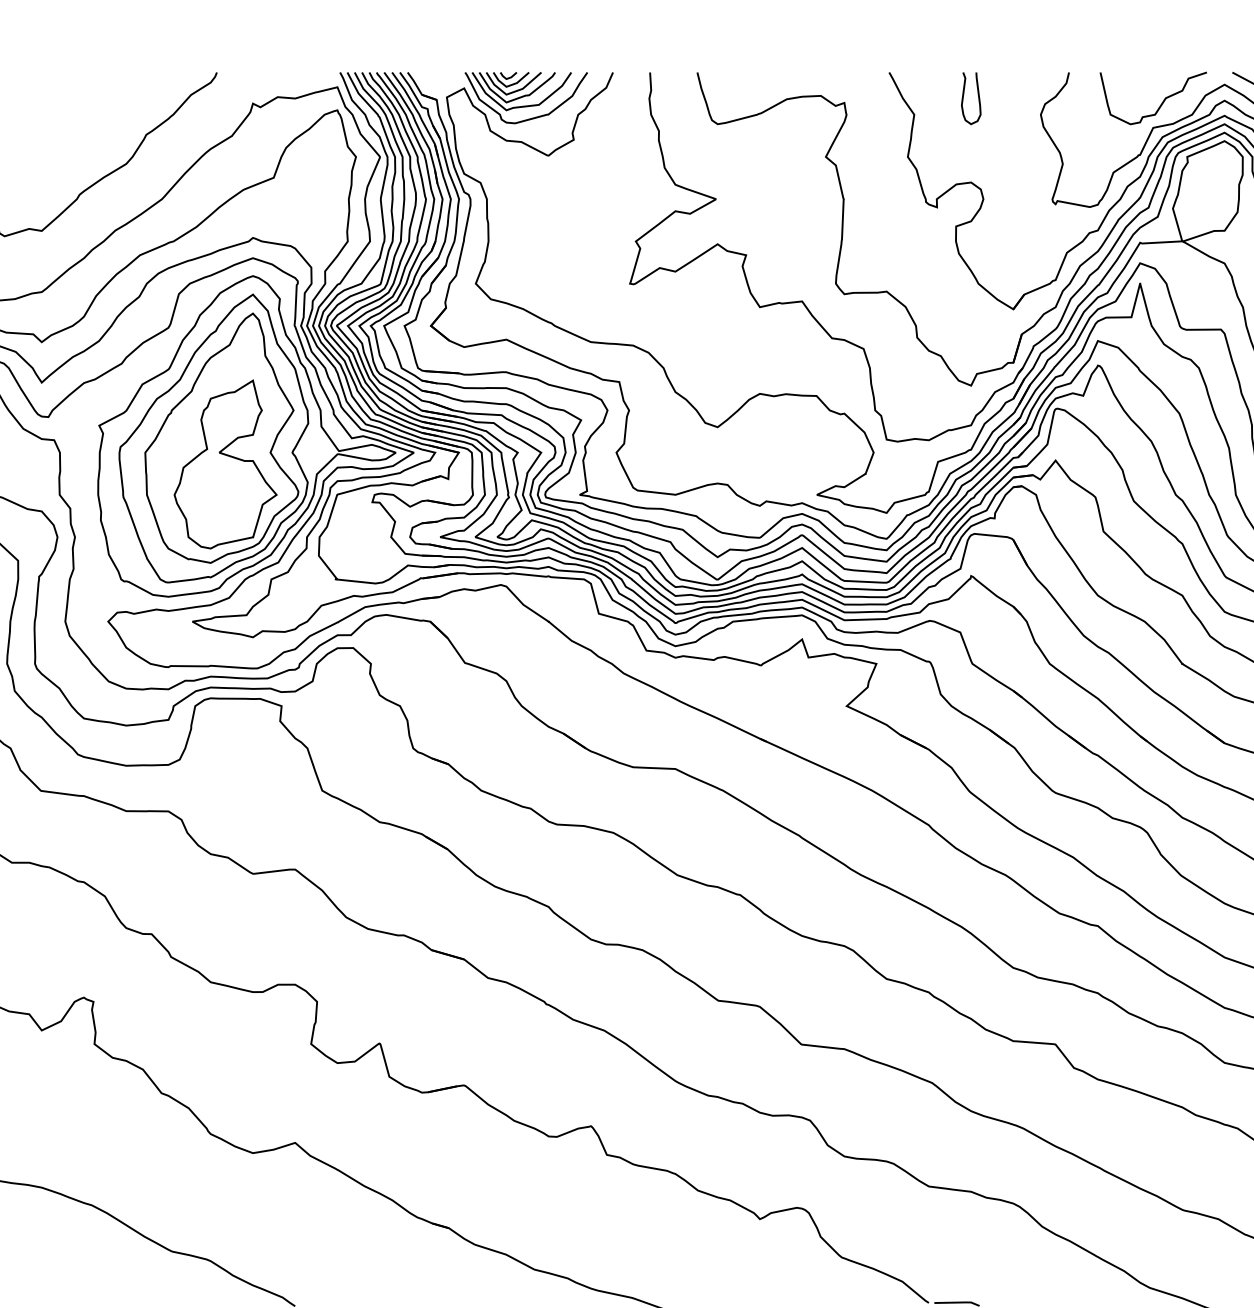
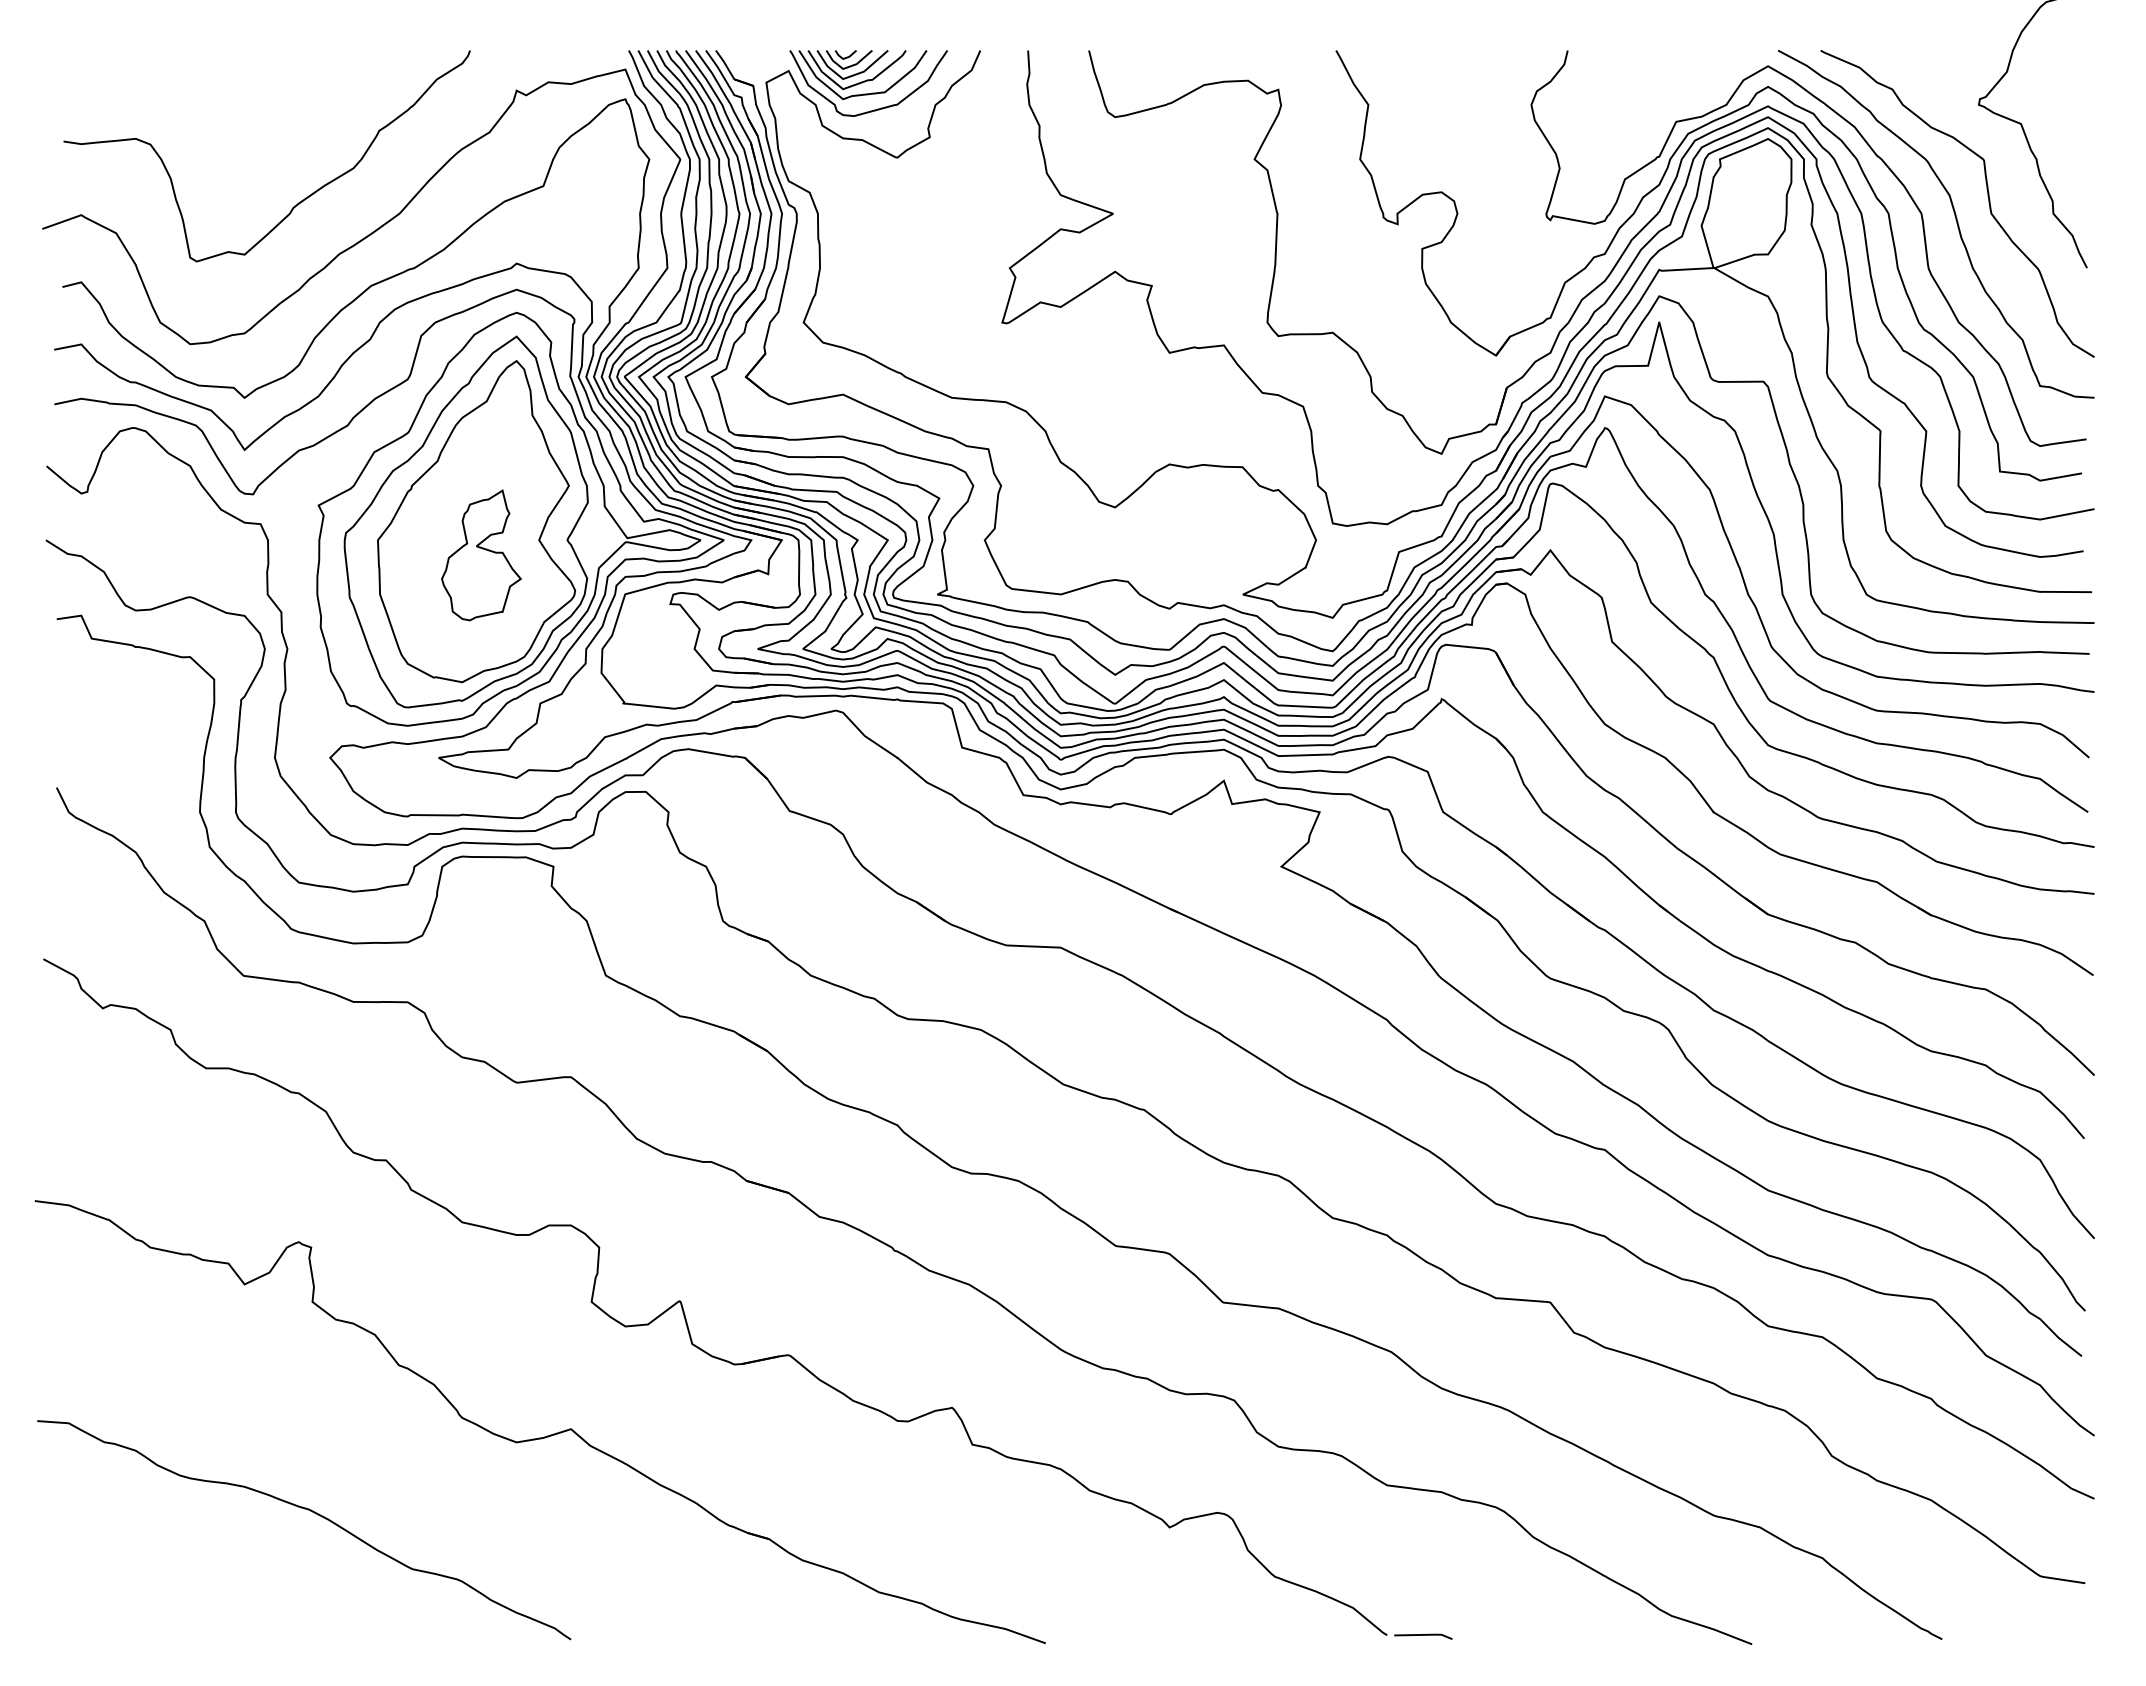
curve: (978, 96) -> (1450, 81), removed
curve: (1161, 103) -> (1686, 90), removed
part: (225, 464) -> (481, 555), size x0.6

